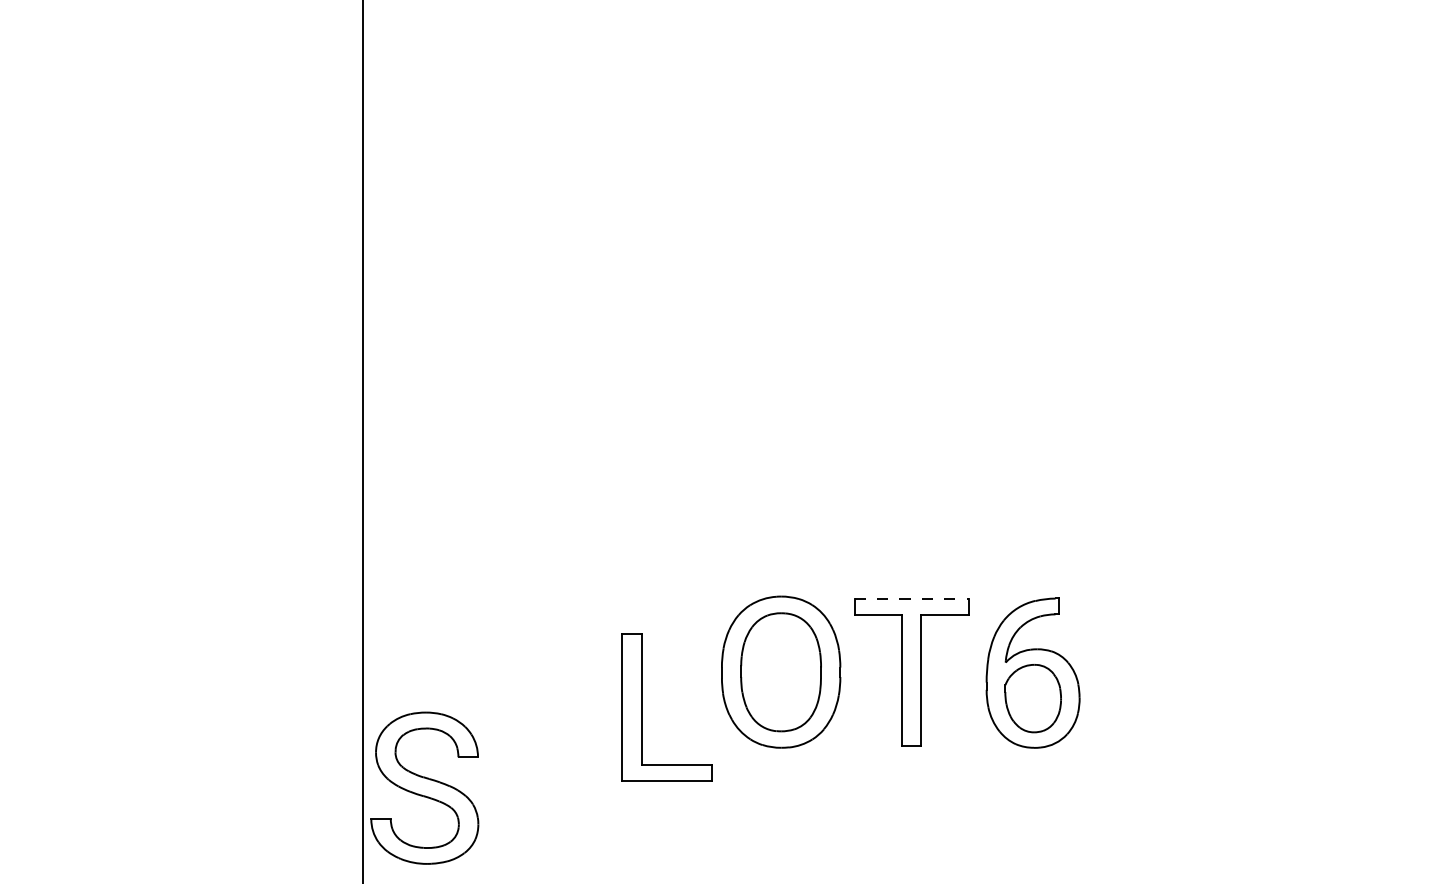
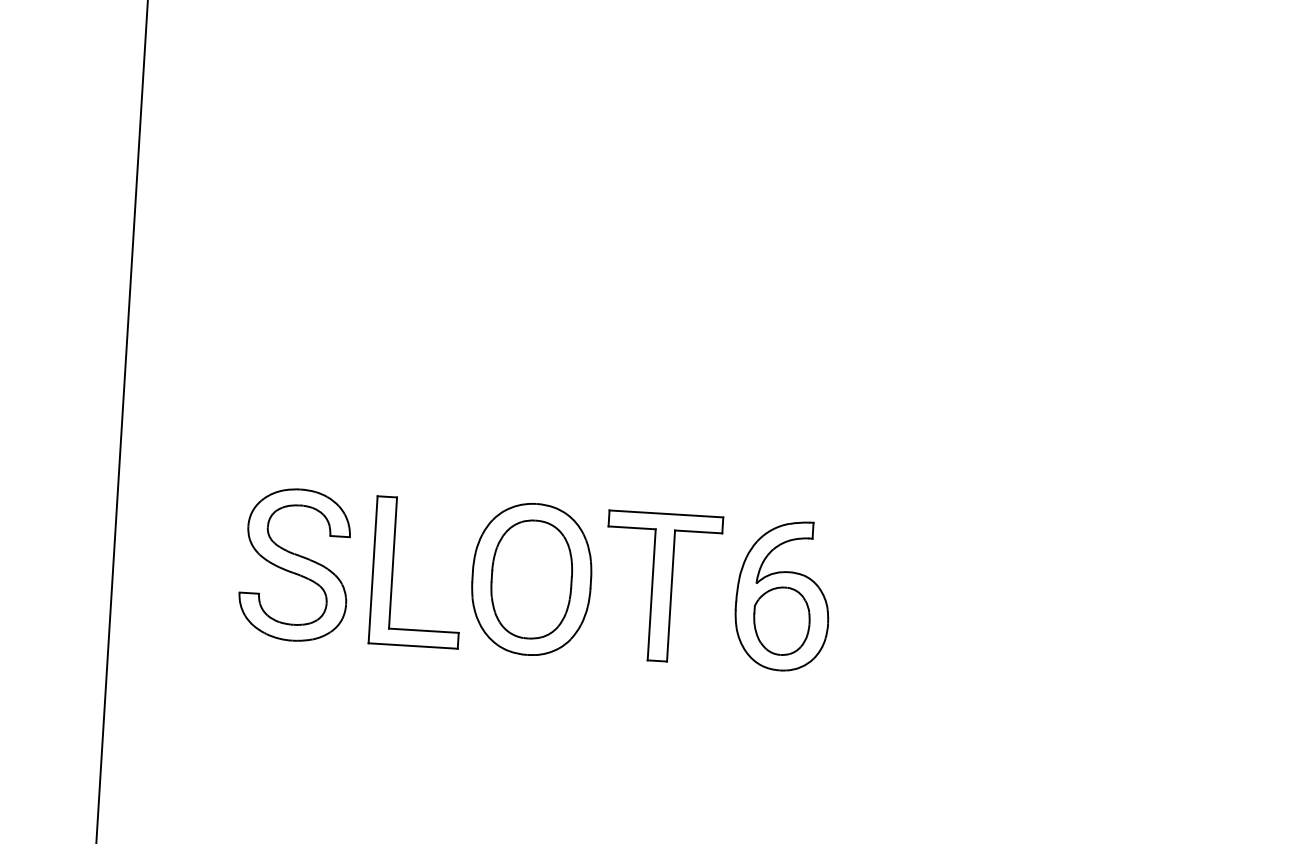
line: (911, 598) -> (666, 513), dashed -> solid
part: (642, 707) -> (393, 571), moved
part: (424, 787) -> (294, 564), moved

